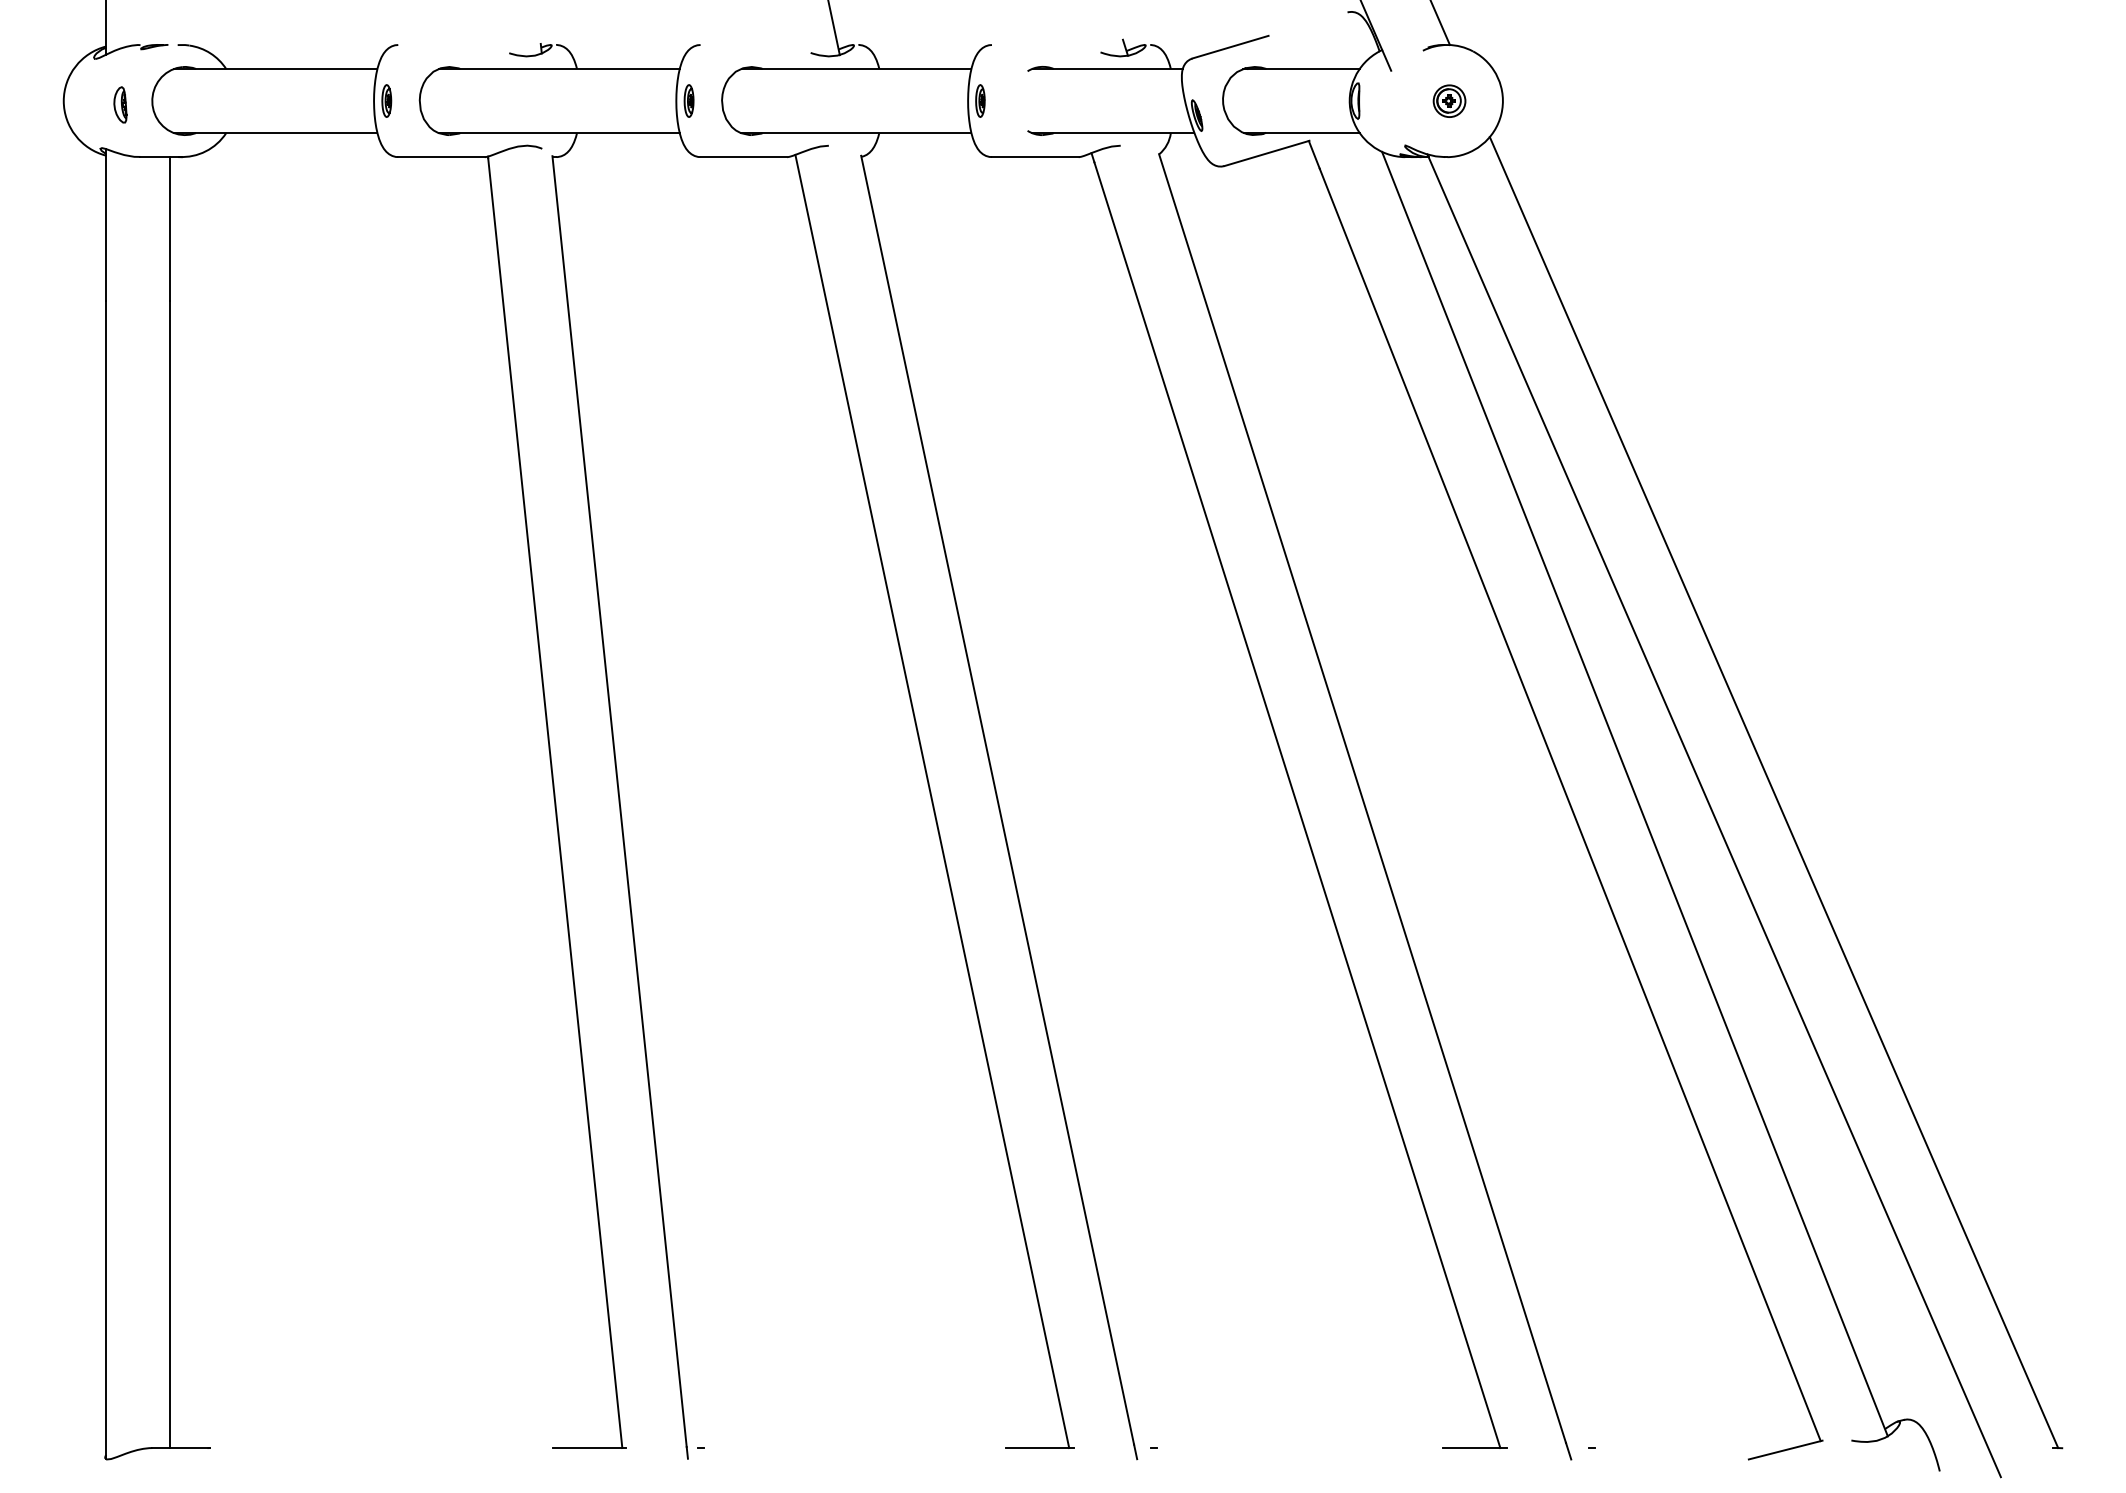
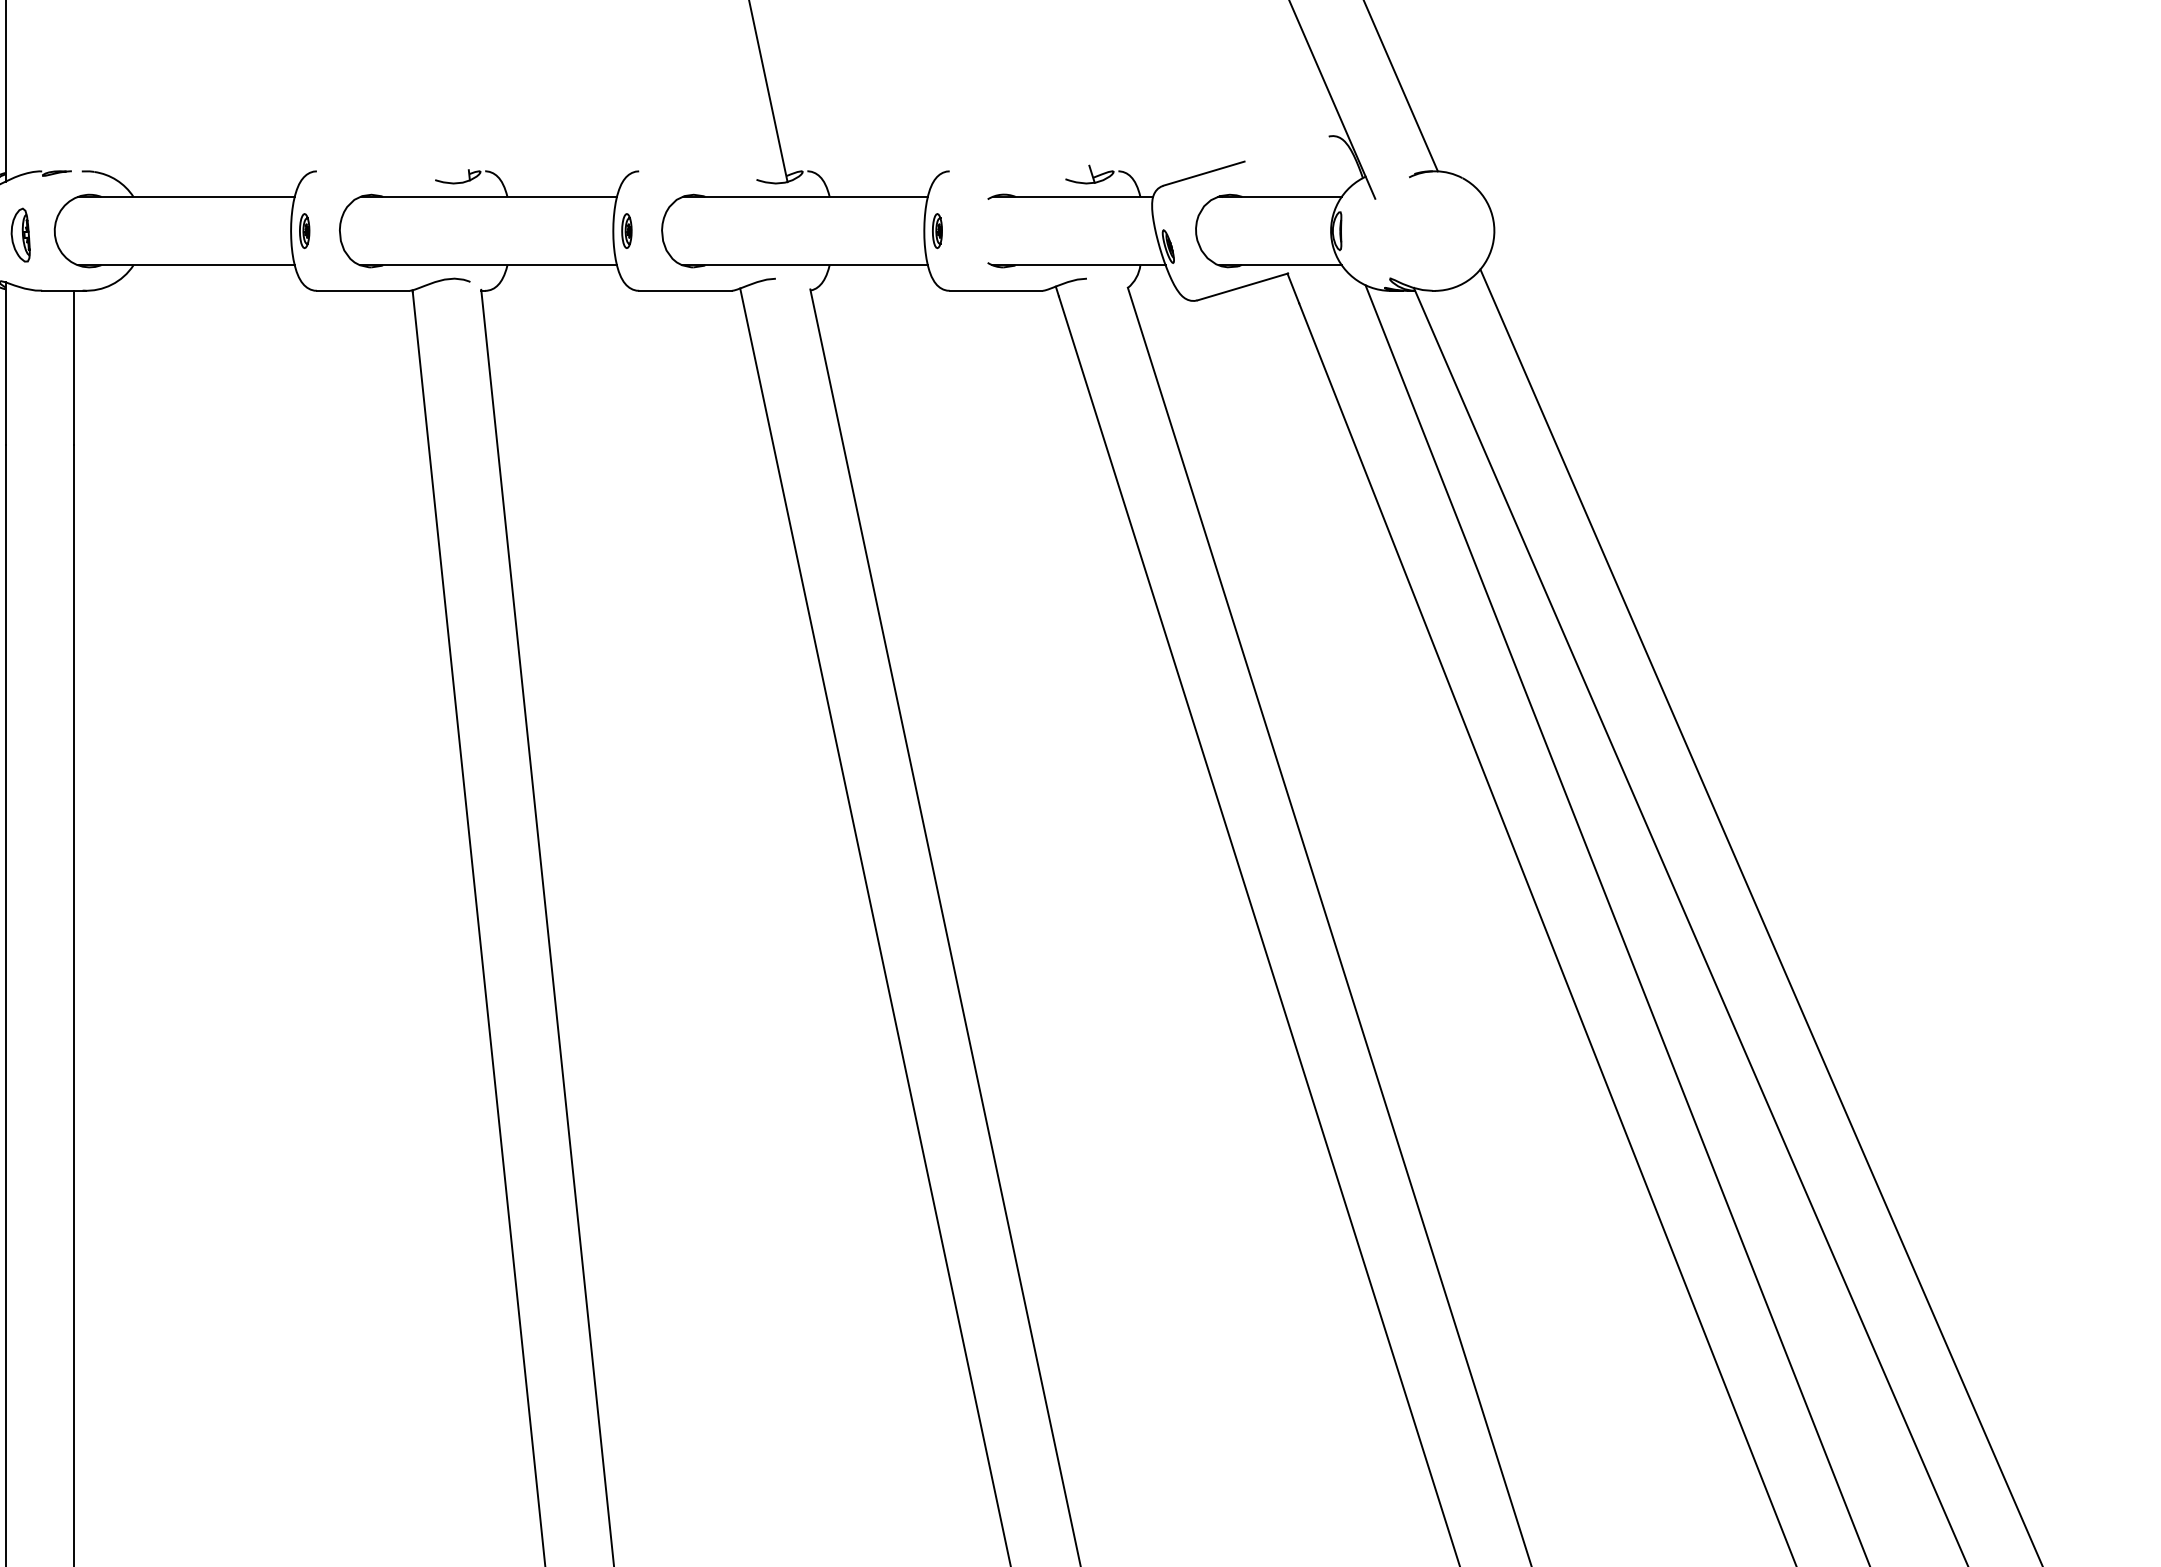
part: (1449, 100) -> (1437, 230), removed
part: (120, 104) -> (20, 234), size x1.4

